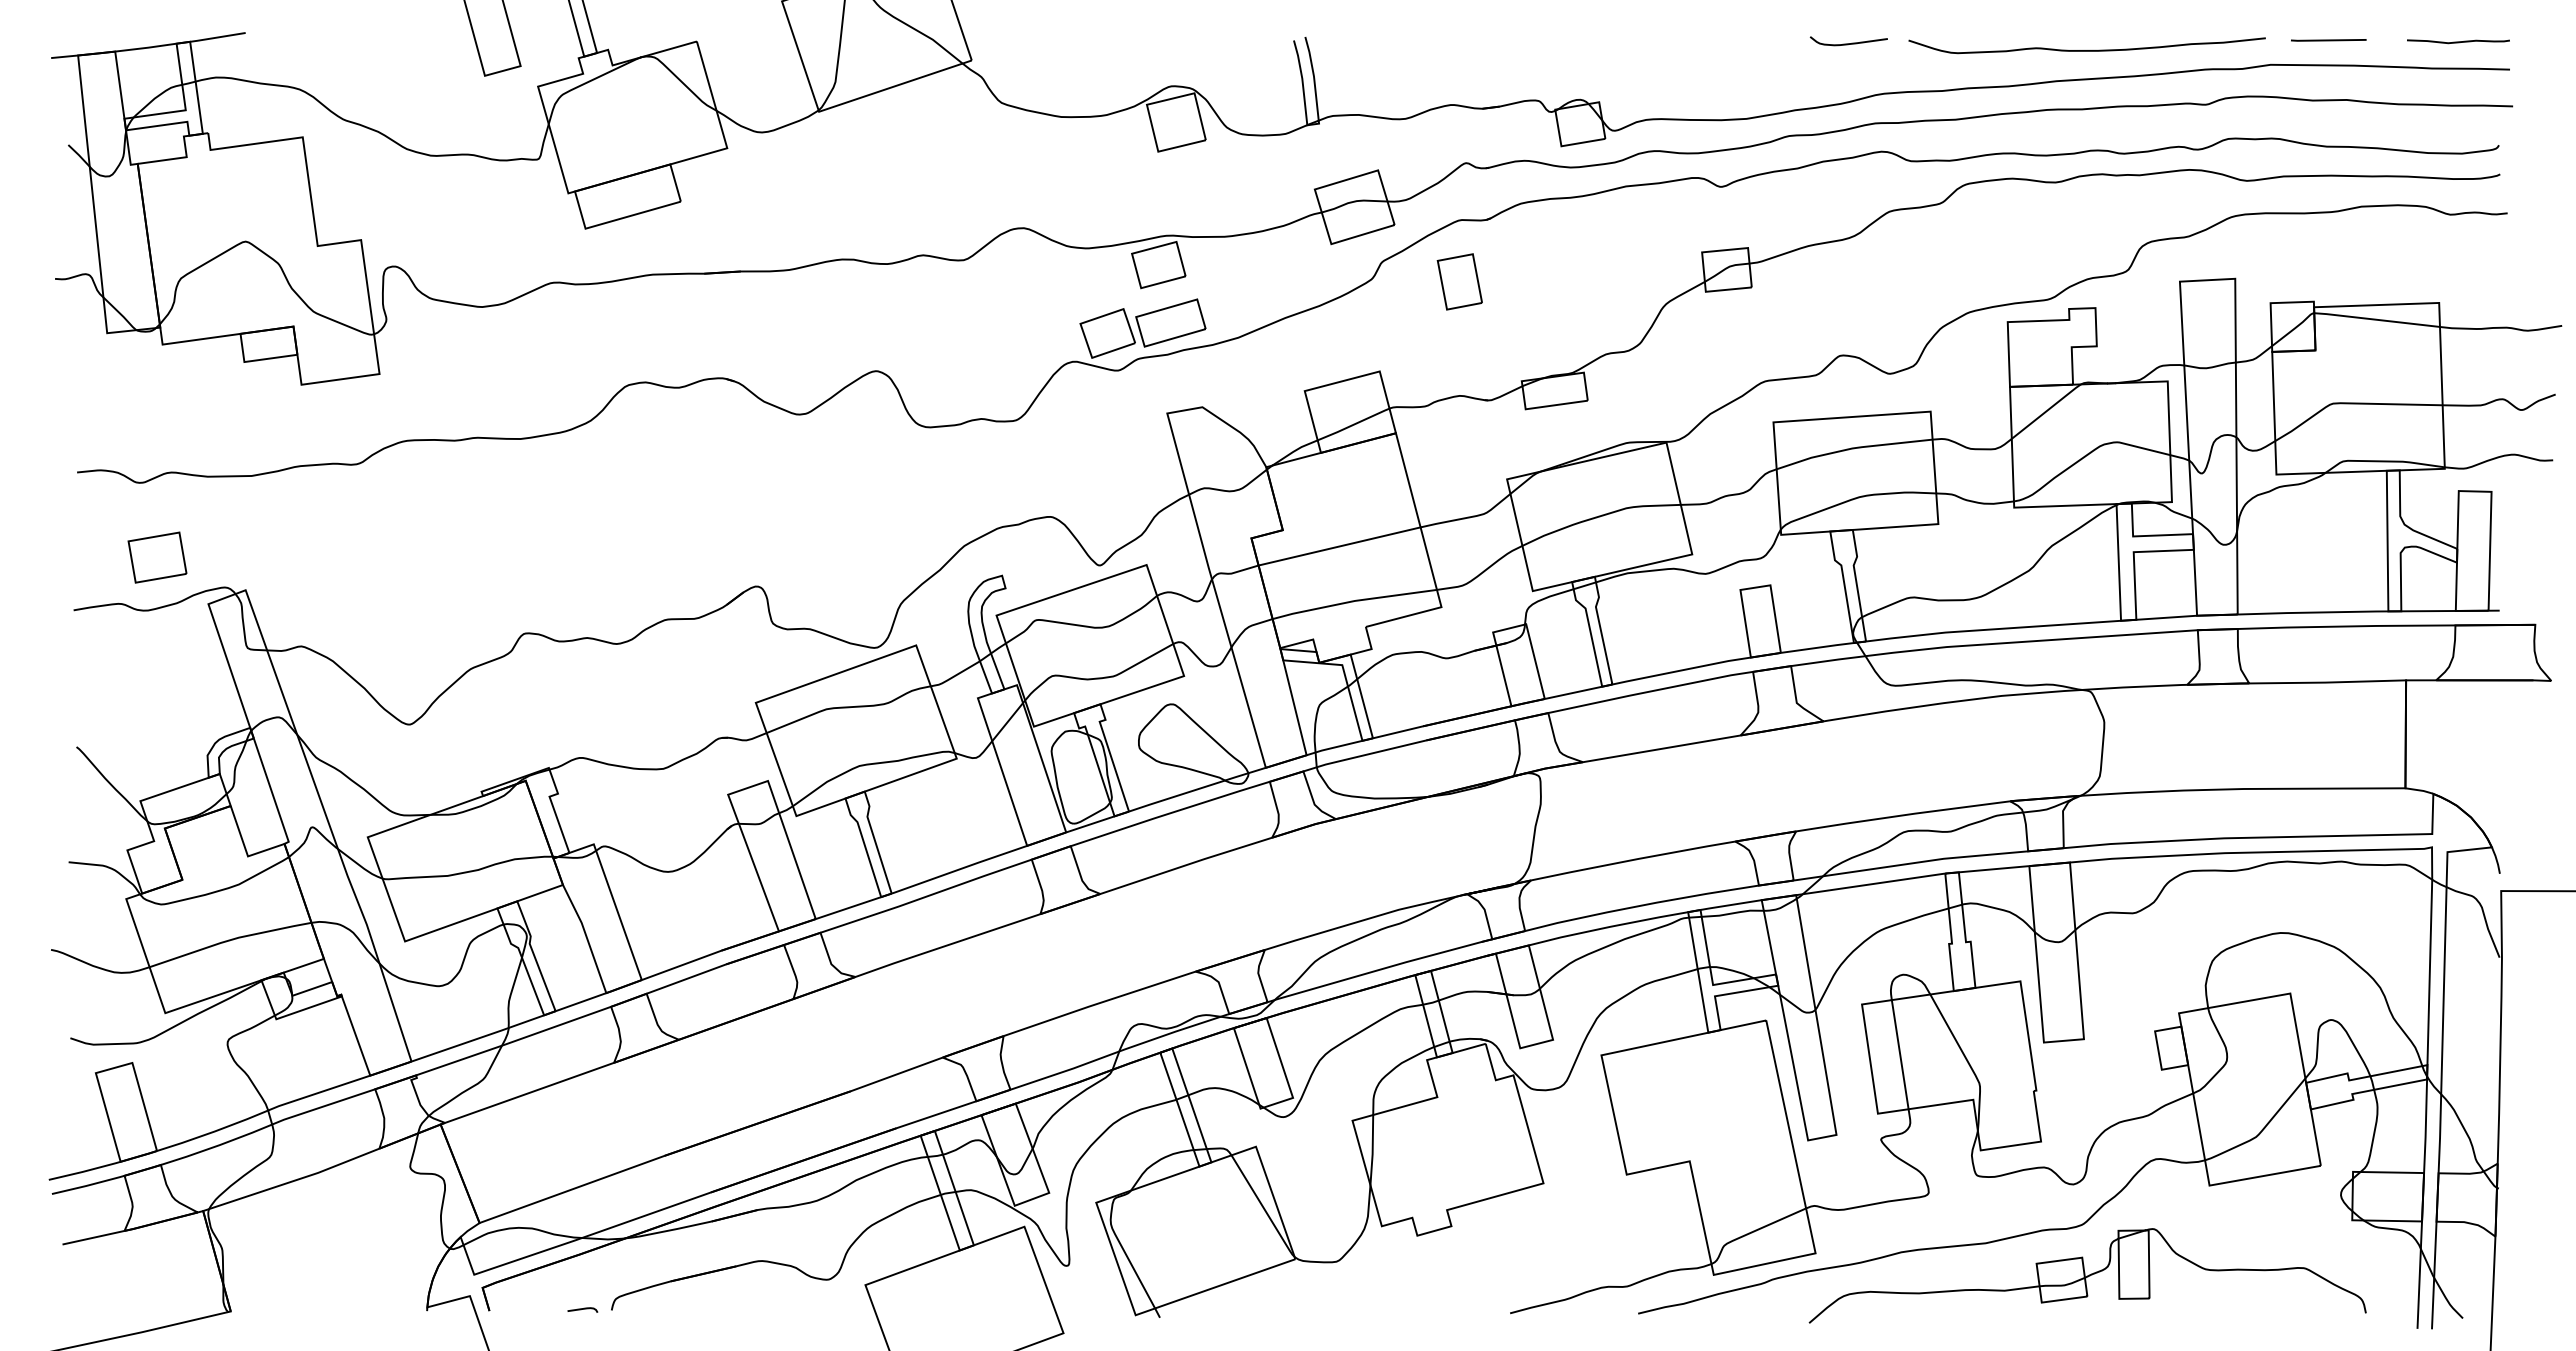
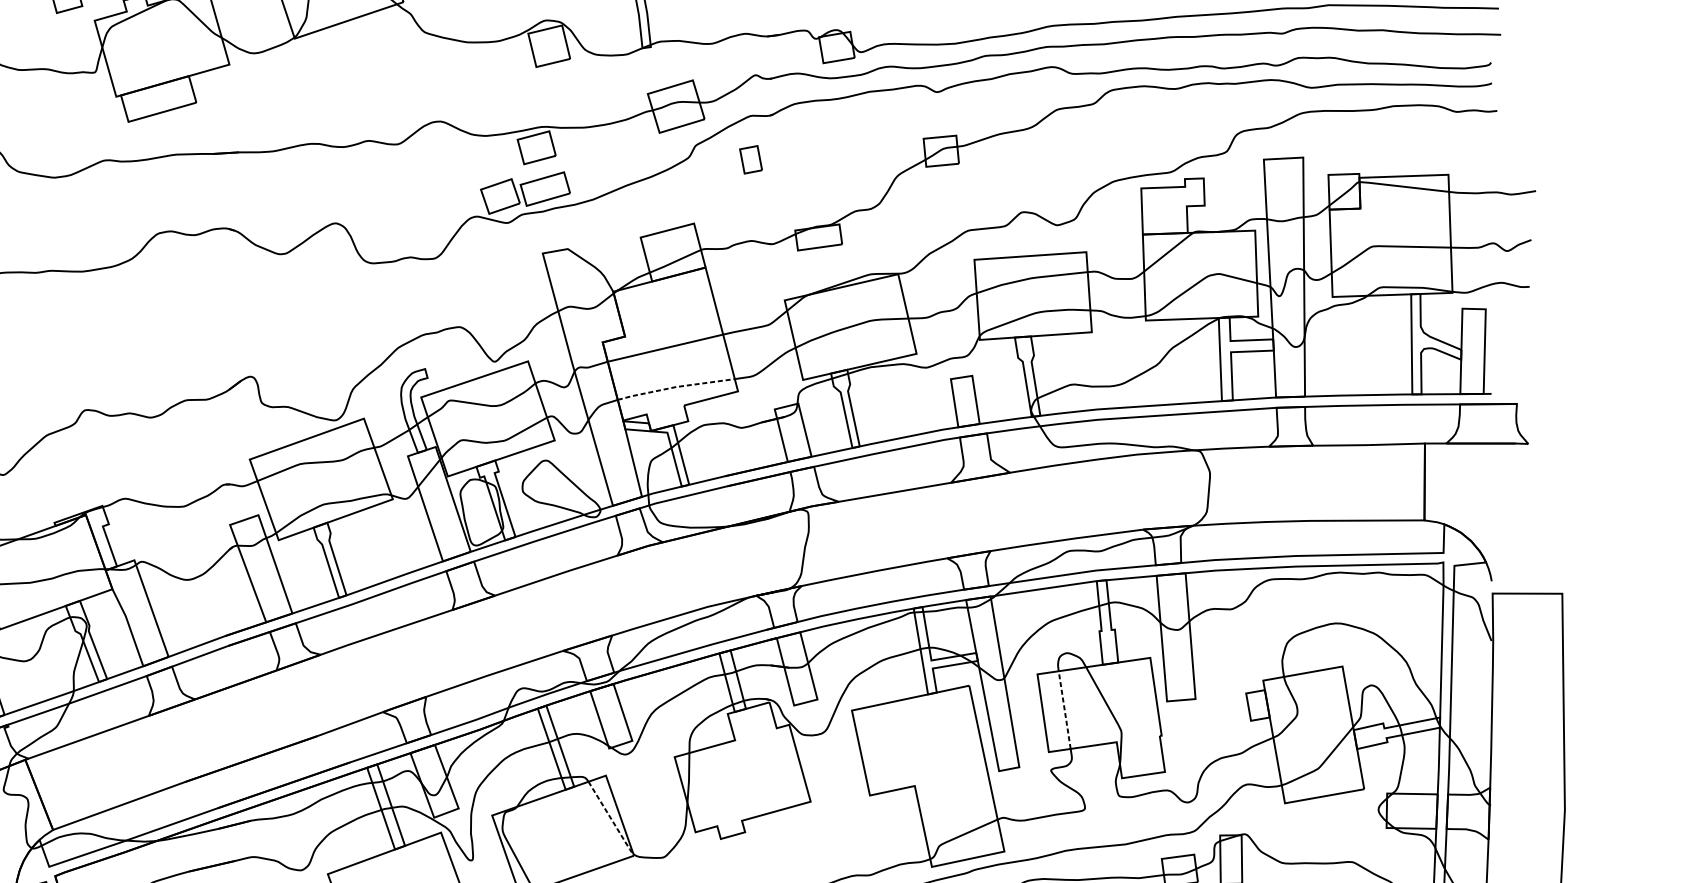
part: (1459, 281) -> (750, 159), size x0.7
line: (1353, 601) -> (675, 387), solid -> dashed
line: (1900, 1054) -> (1064, 709), solid -> dashed
line: (1263, 1207) -> (611, 818), solid -> dashed

